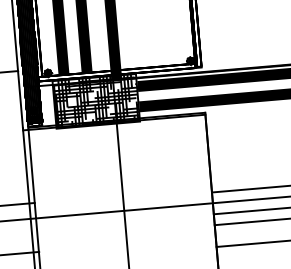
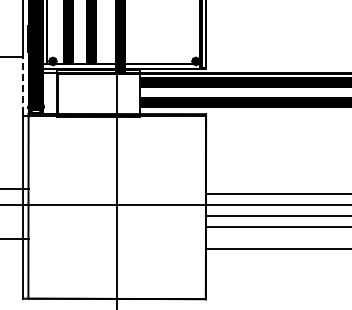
line: (20, 99) -> (23, 85), solid -> dashed
hatch: (96, 101) -> (98, 93), removed

